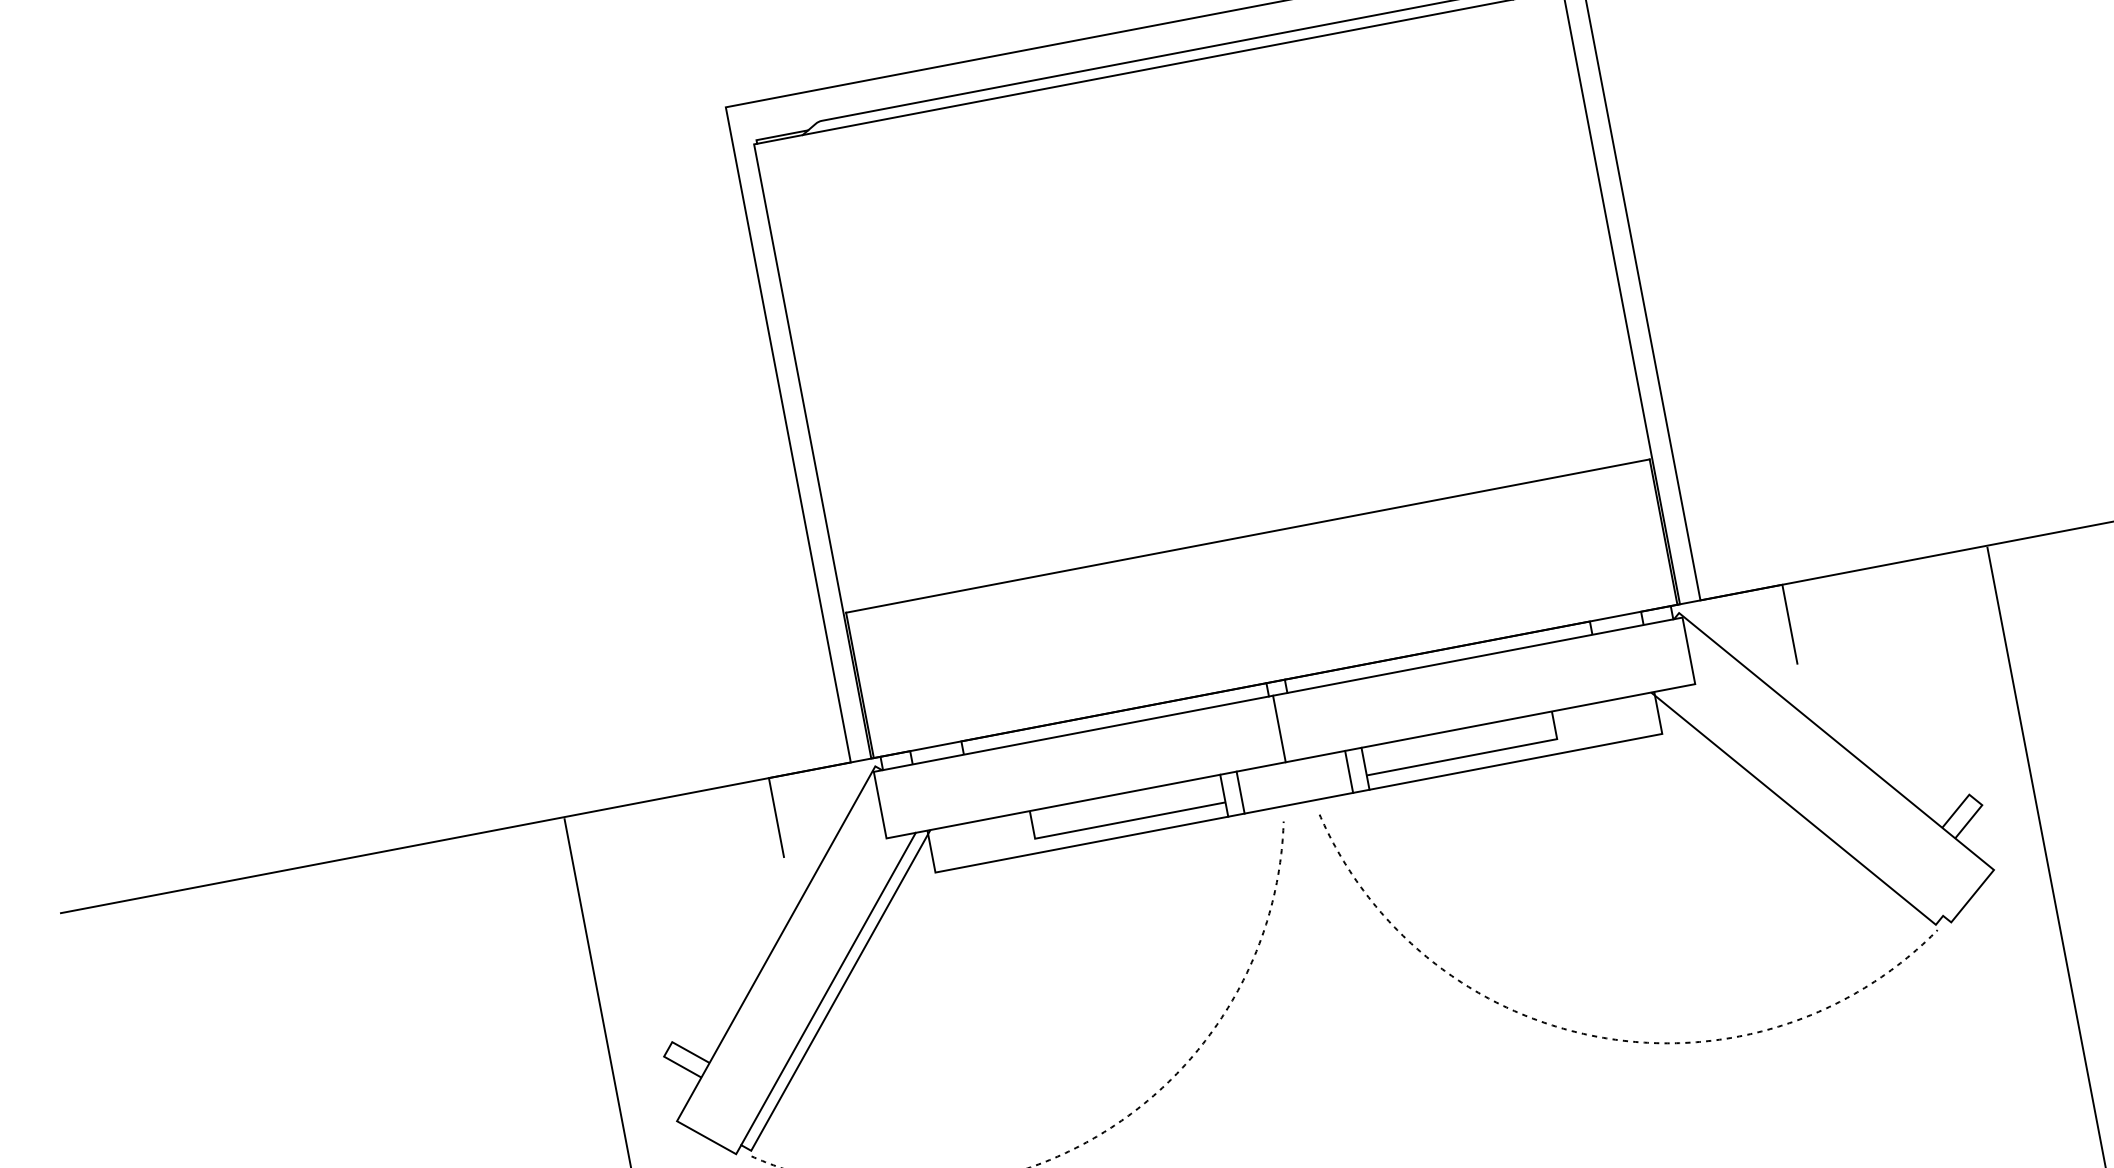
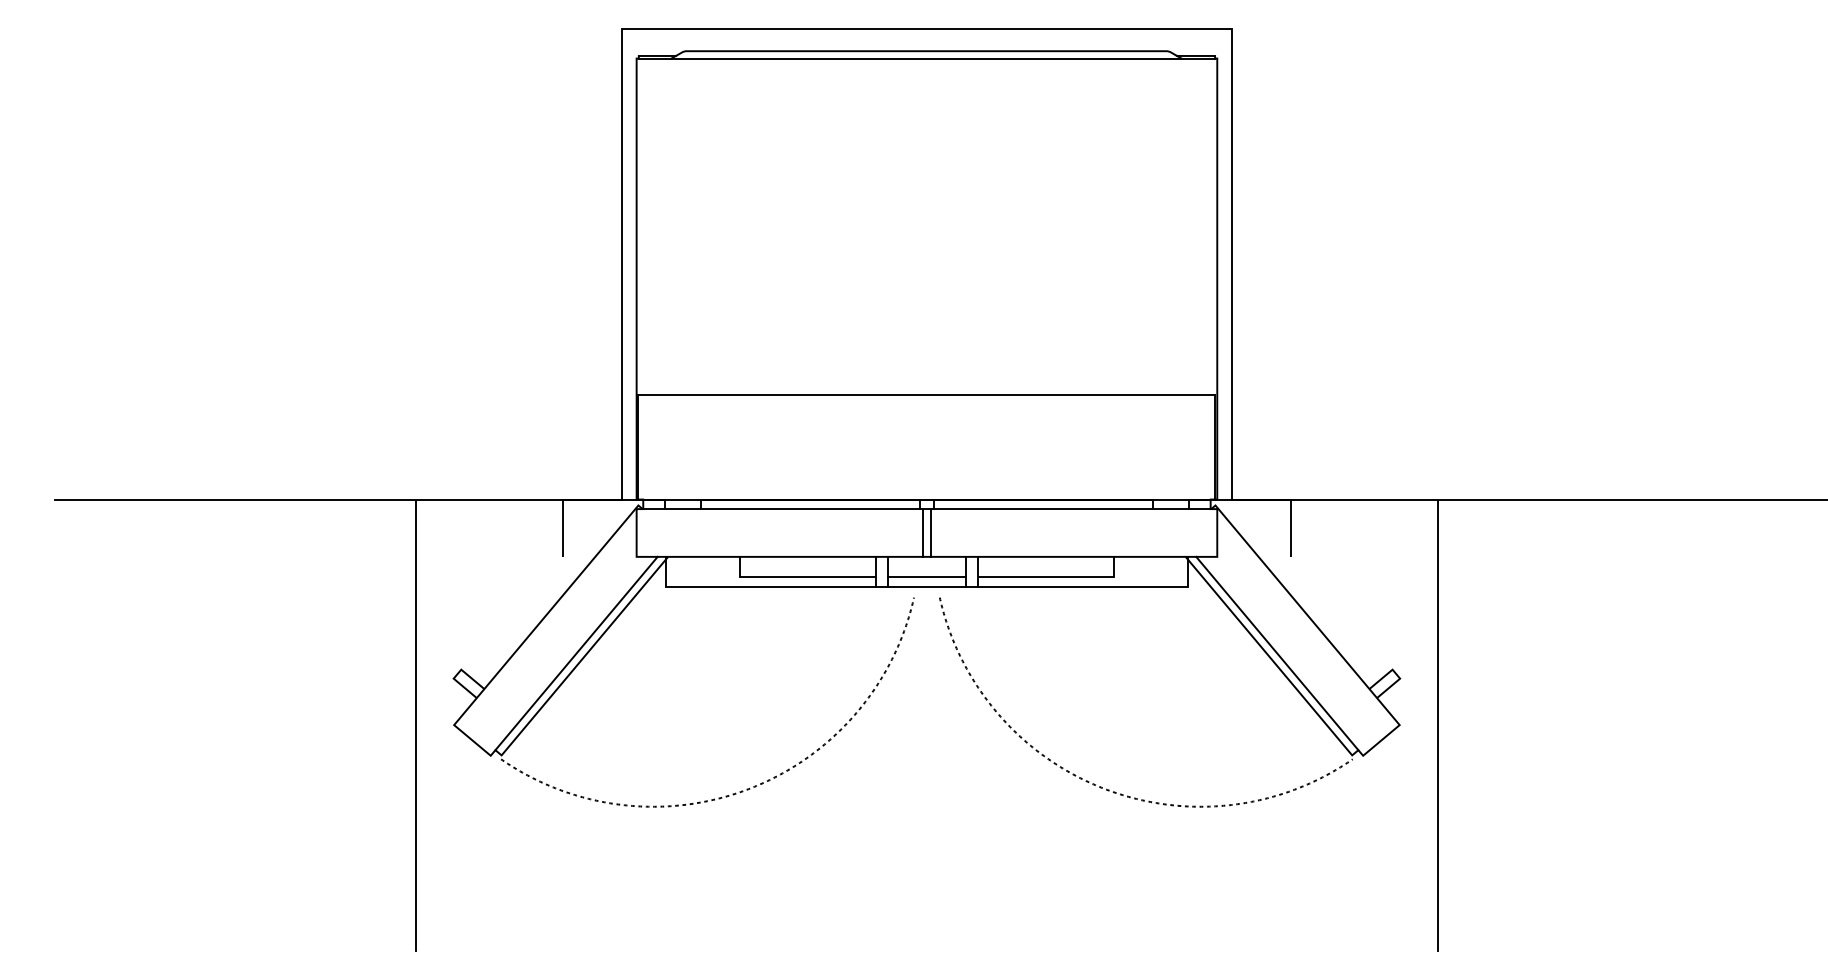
line: (1289, 726) -> (930, 532), added
line: (1295, 788) -> (926, 576), added
line: (1804, 802) -> (1277, 653), added

